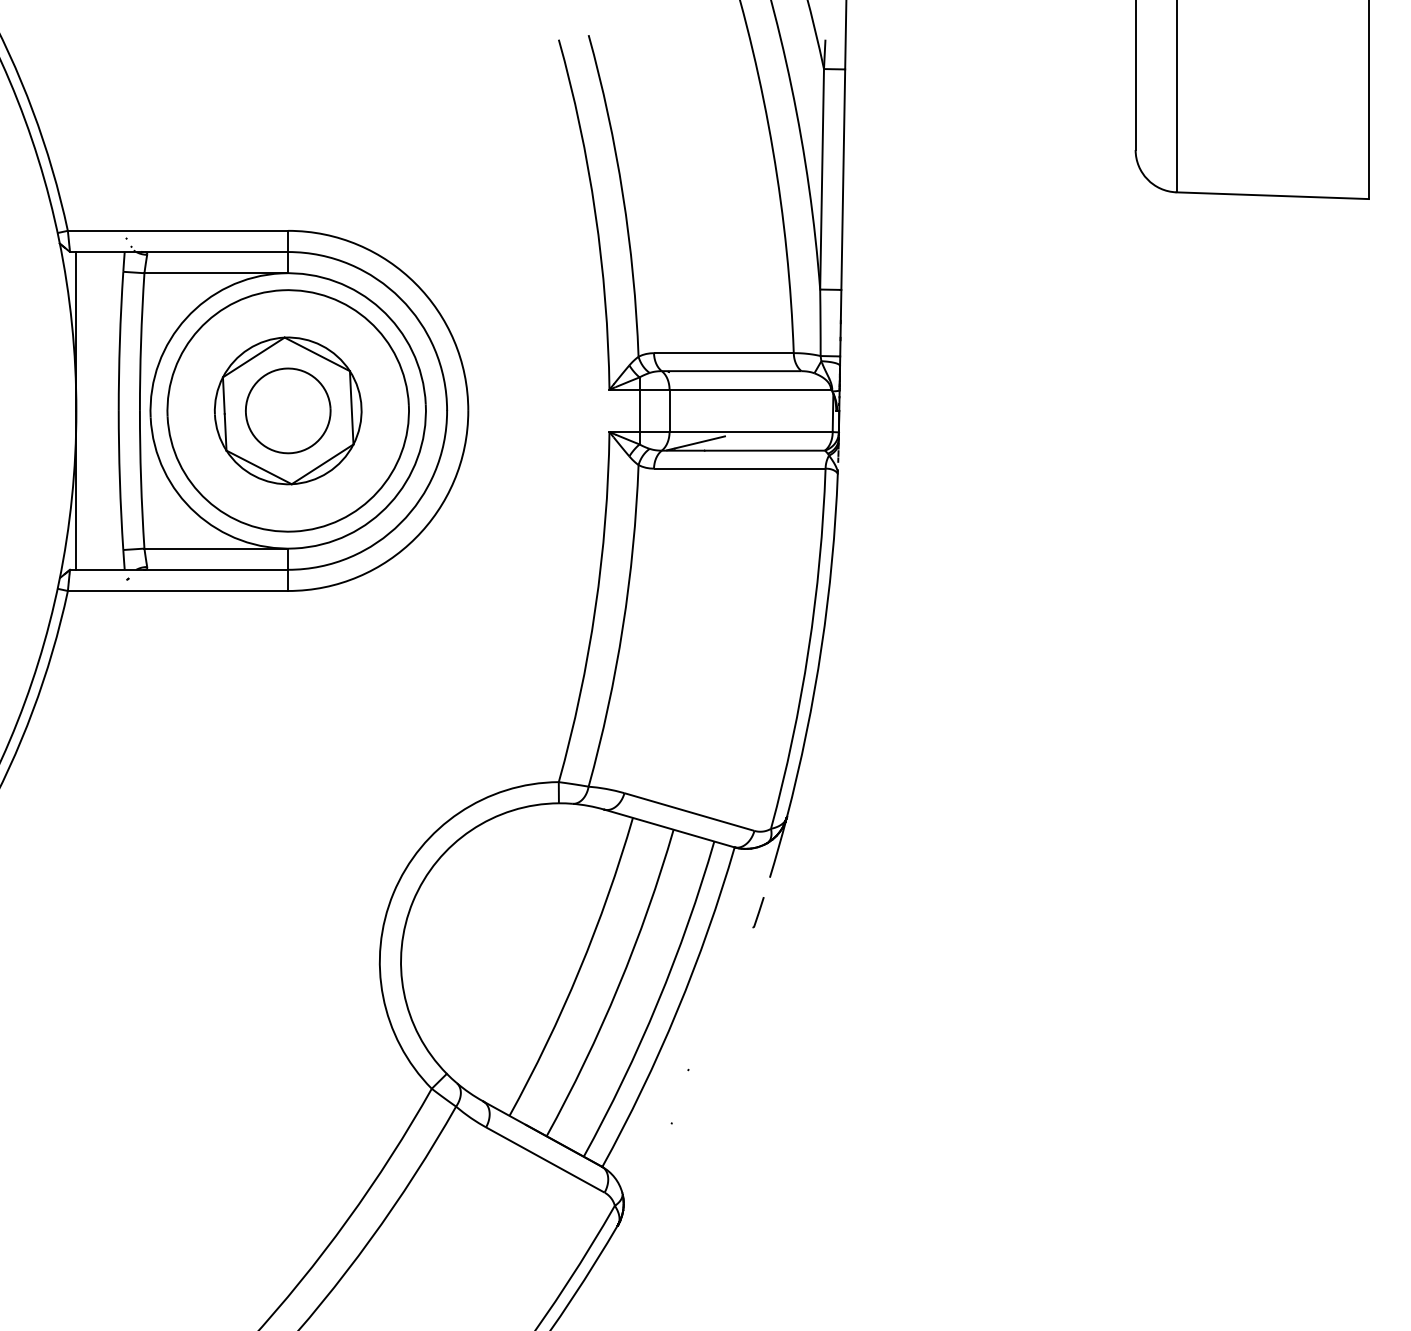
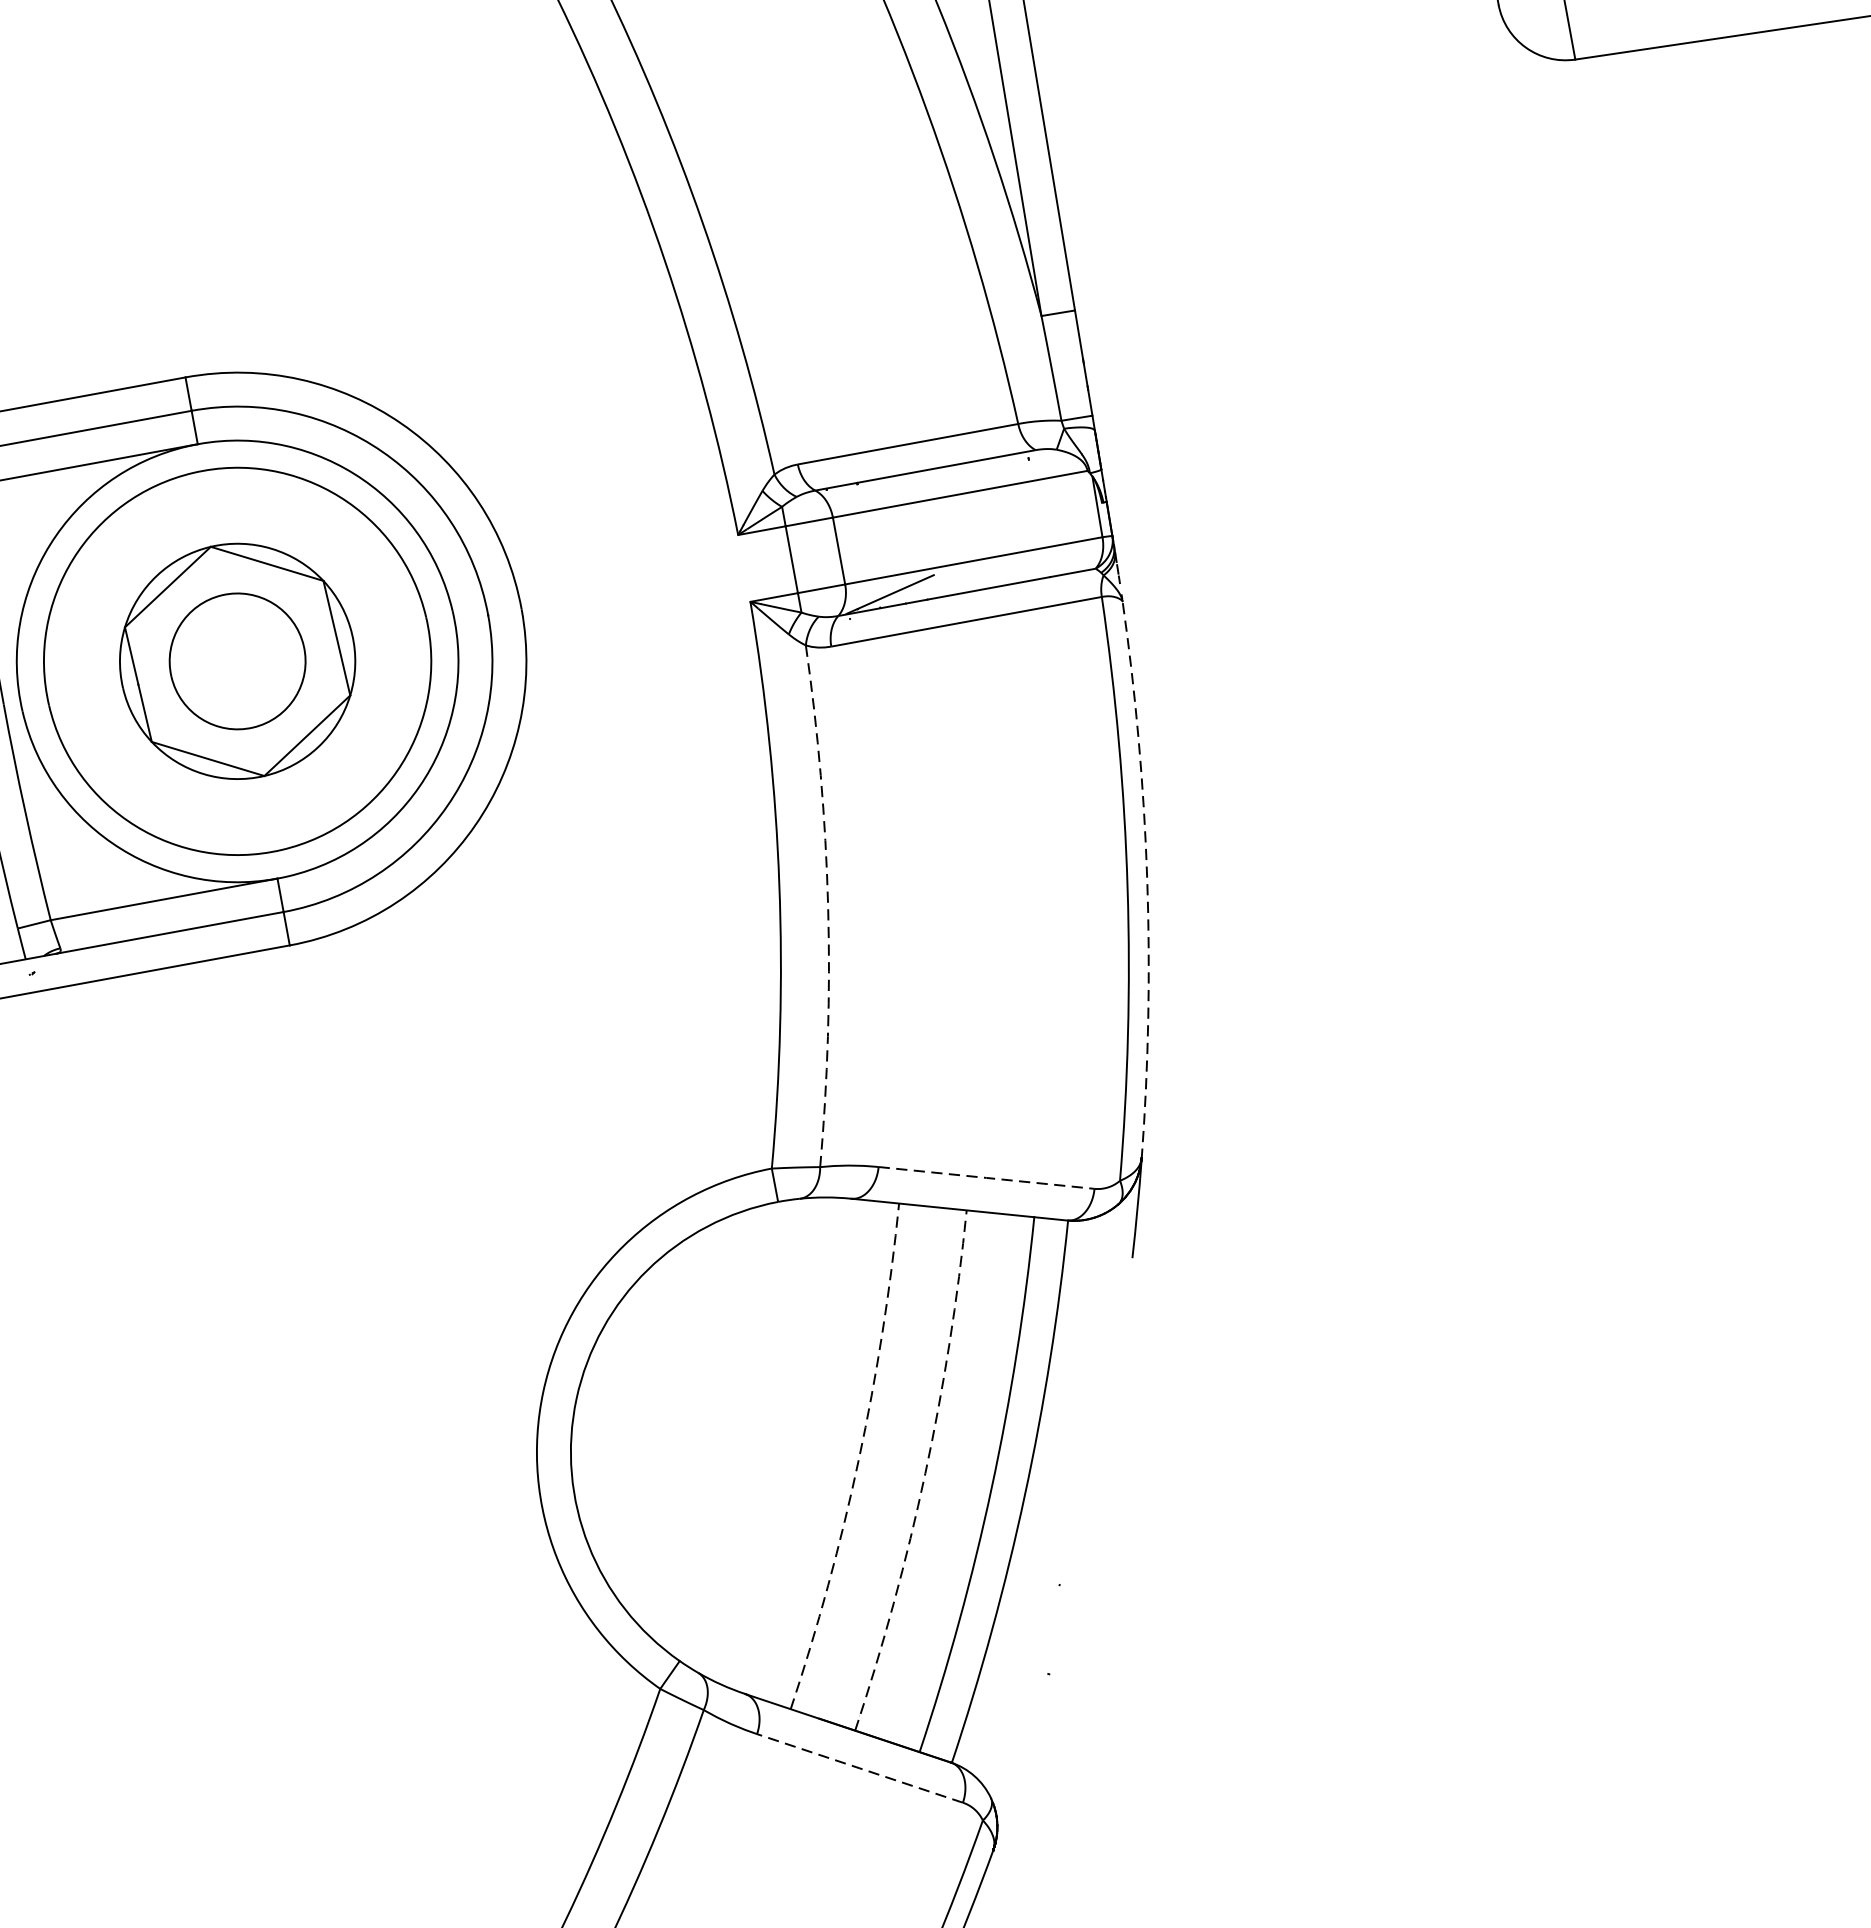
arc: (622, 627) -> (827, 906), solid -> dashed
arc: (821, 647) -> (1147, 880), solid -> dashed
line: (689, 812) -> (986, 1178), solid -> dashed
line: (758, 912) -> (1124, 1316), removed
arc: (579, 970) -> (858, 1459), solid -> dashed
arc: (618, 986) -> (925, 1473), solid -> dashed
line: (545, 1160) -> (860, 1769), solid -> dashed

